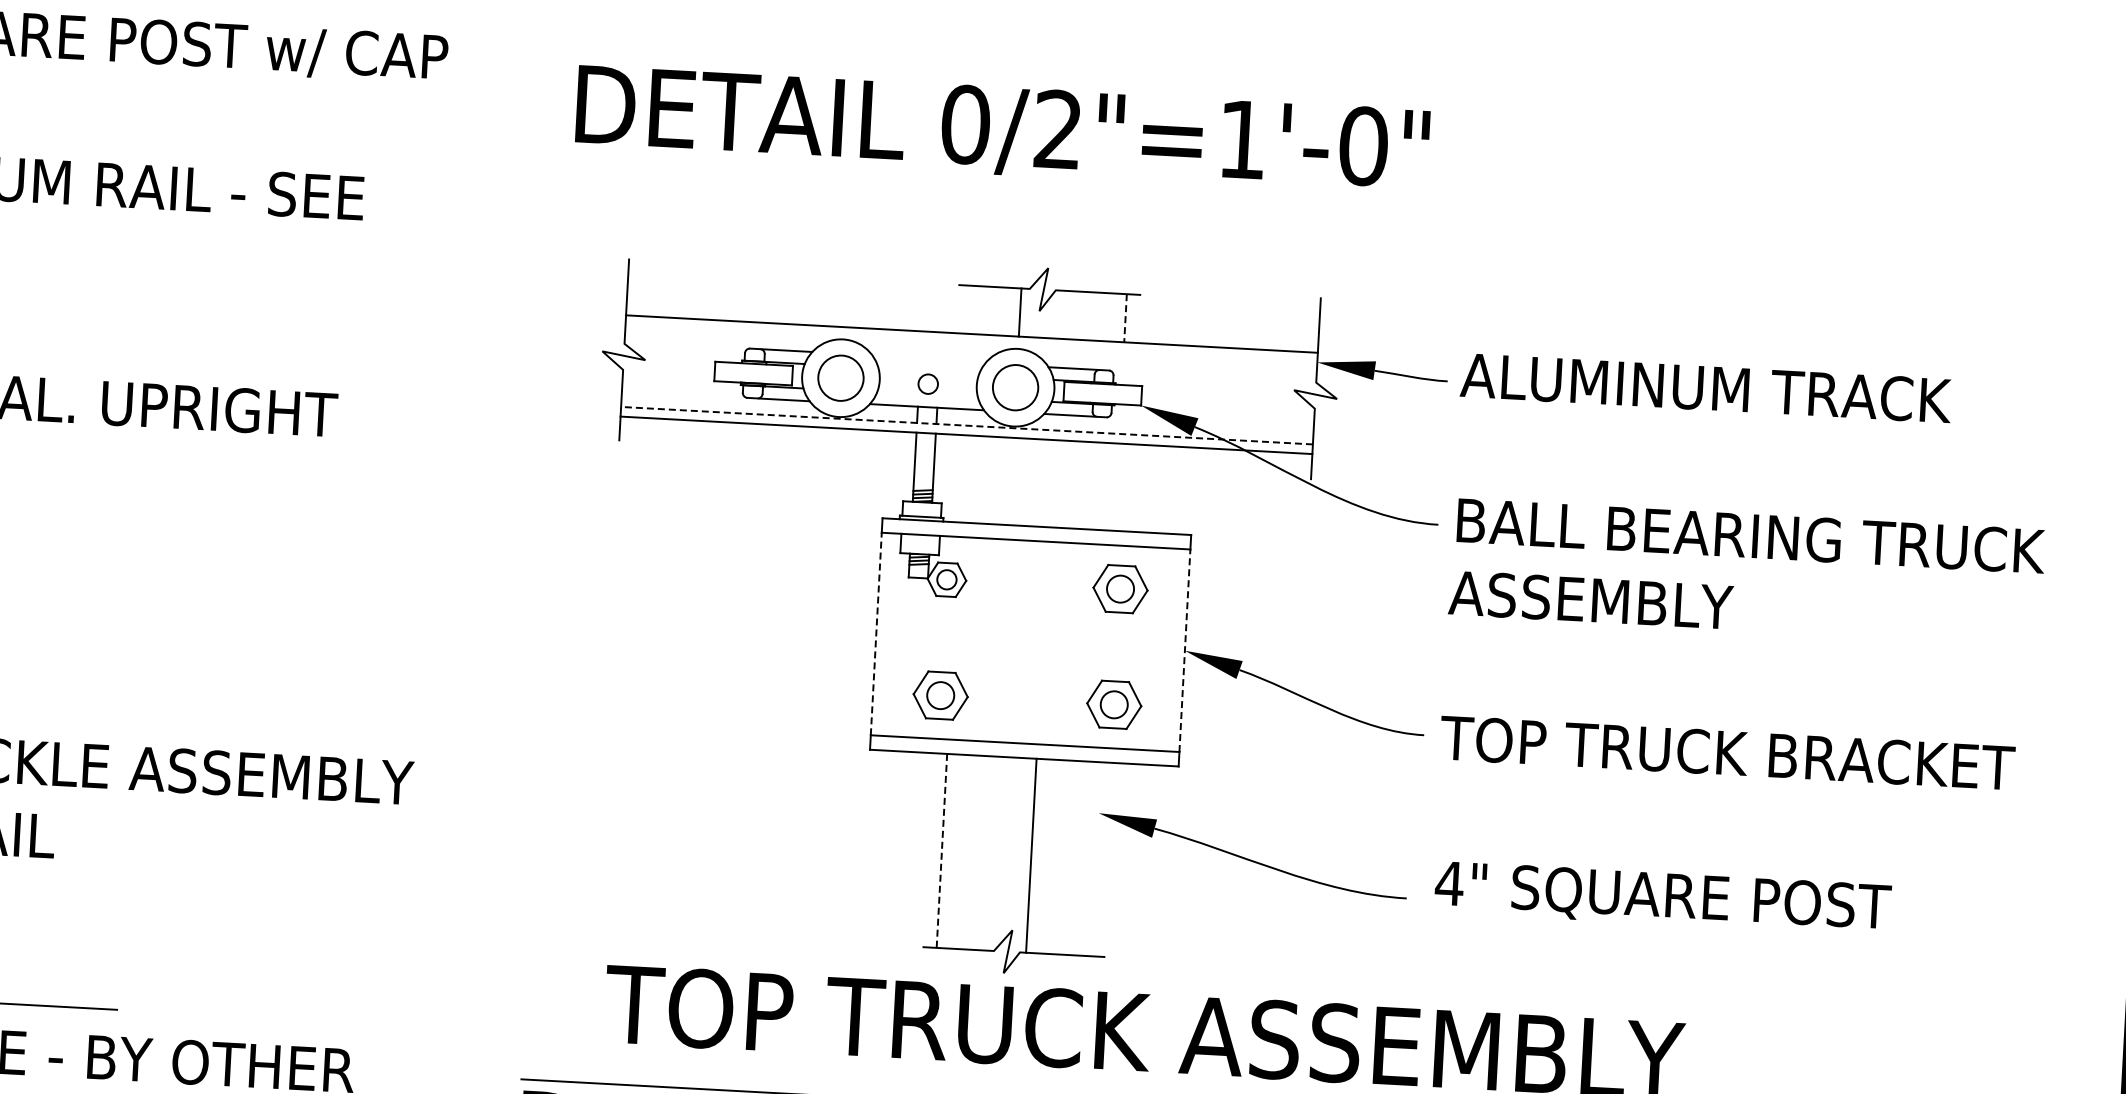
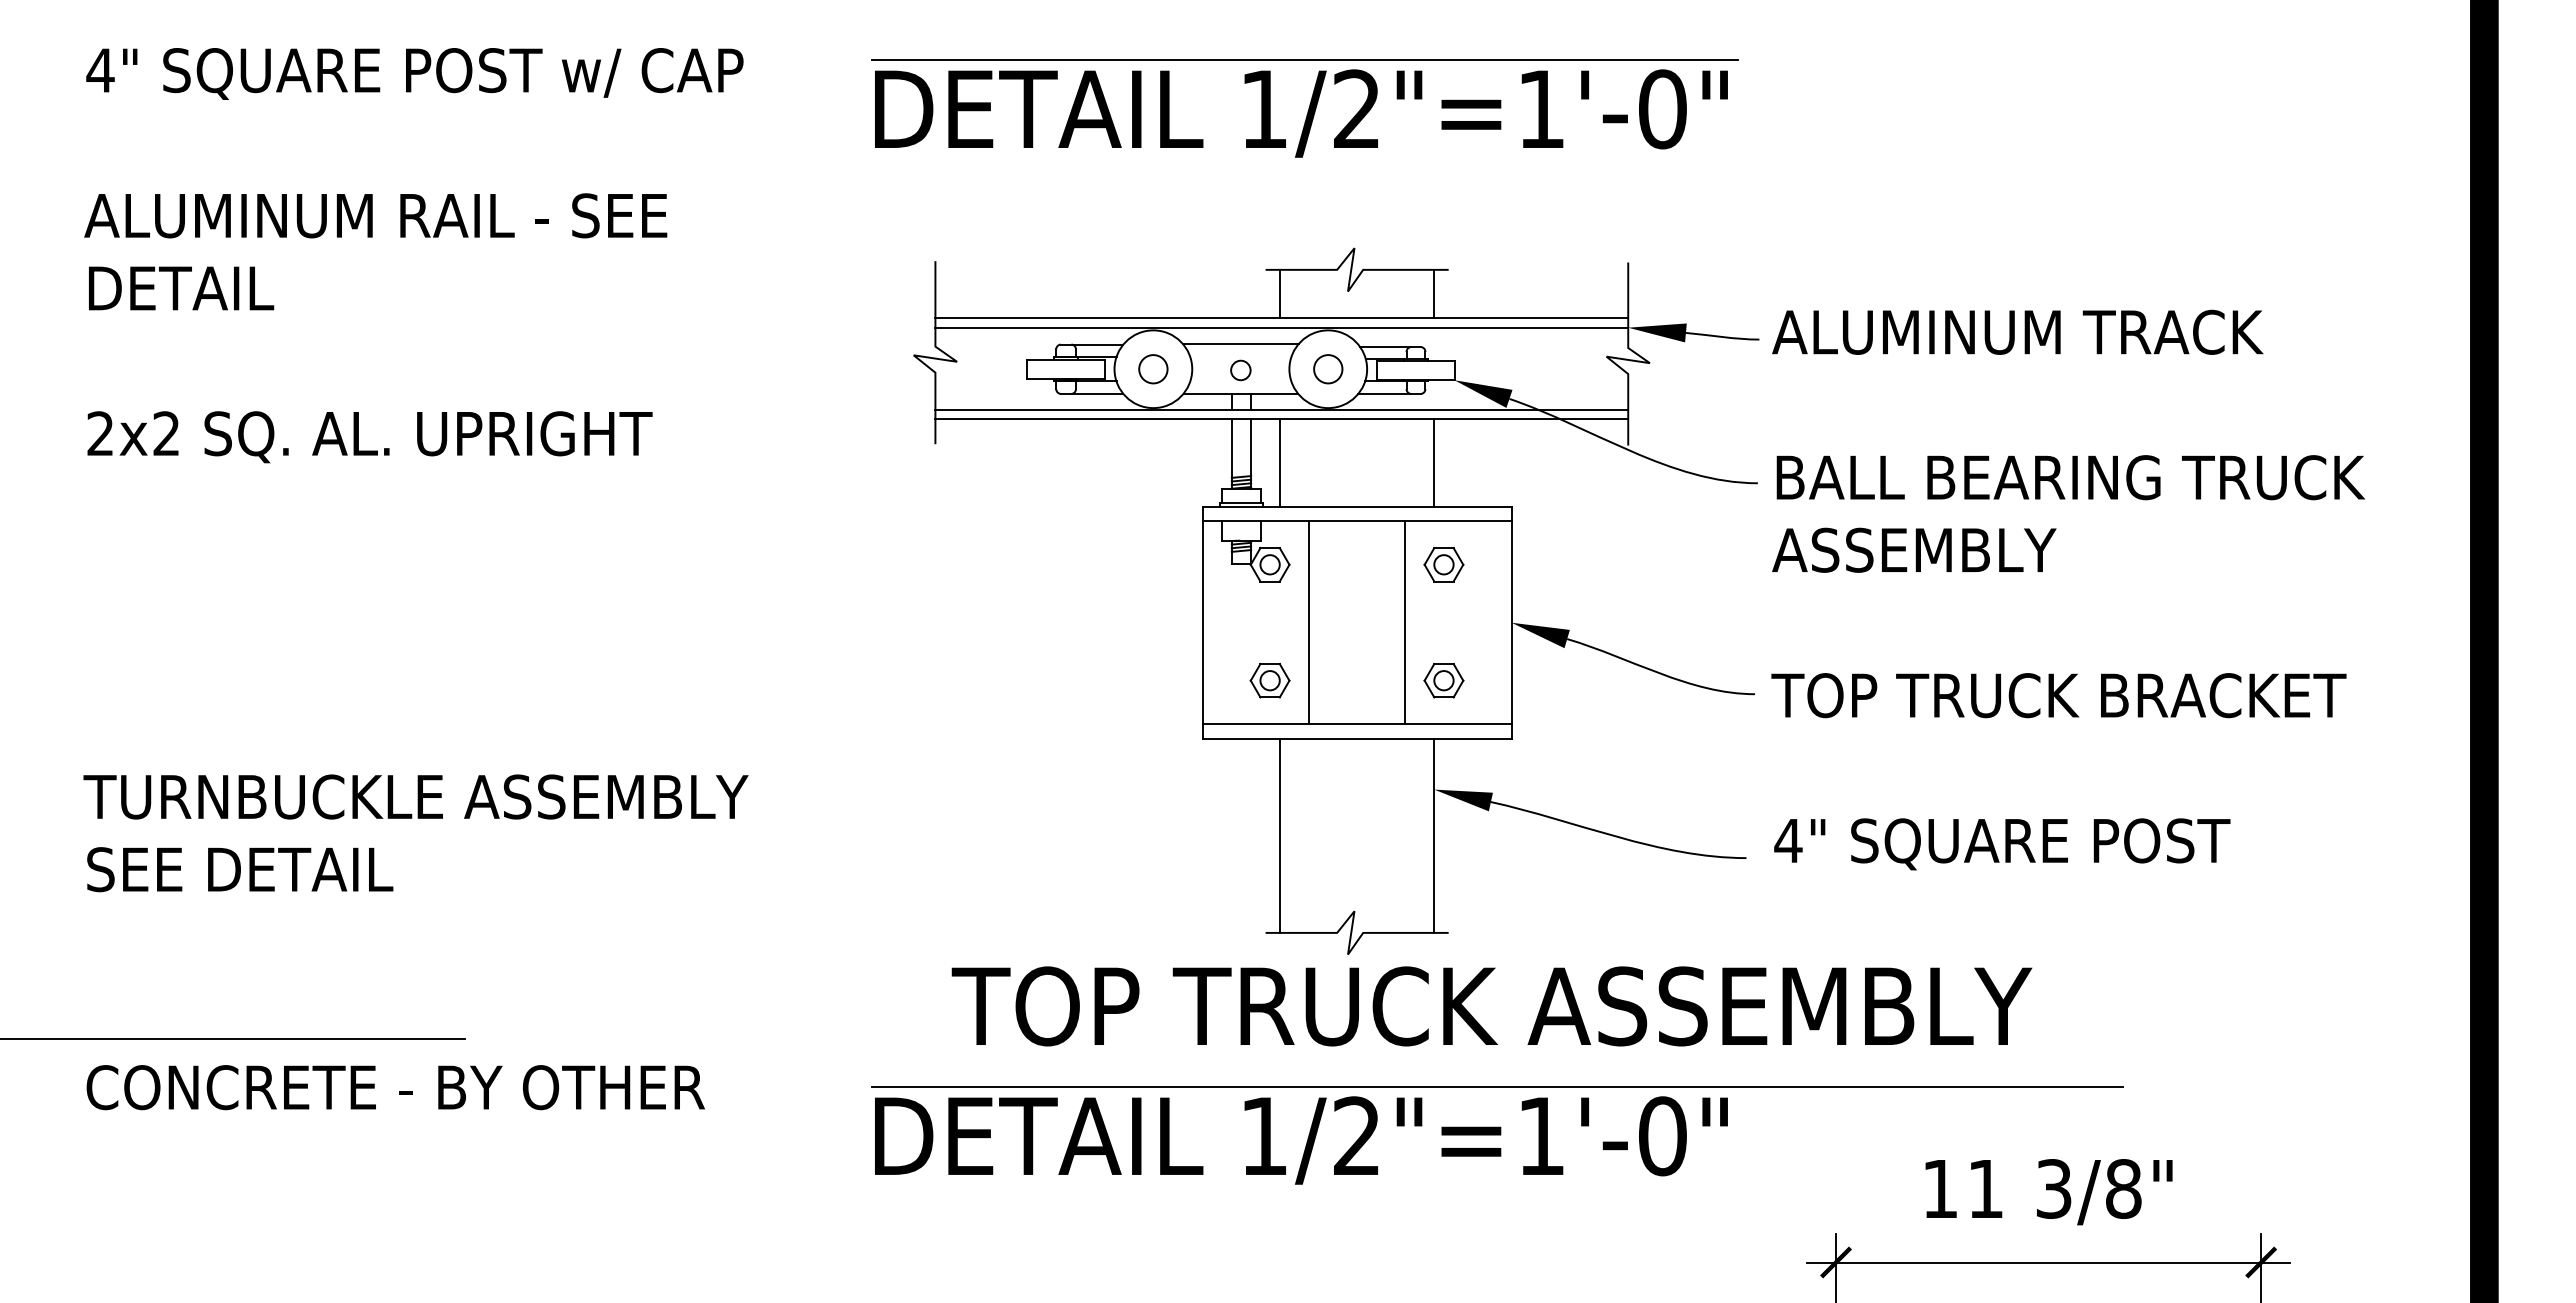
line: (1009, 77) -> (1305, 59), added
text: (965, 124) -> (1264, 109), 0/2"=1'-0" -> 1/2"=1'-0"
line: (1019, 312) -> (1279, 293), moved
line: (1125, 318) -> (1434, 294), dashed -> solid
line: (971, 343) -> (1281, 327), added
line: (929, 357) -> (1240, 343), added
circle: (841, 378) -> (1153, 369), size x0.62
circle: (1015, 387) -> (1328, 369), size x0.62
line: (966, 425) -> (1281, 409), dashed -> solid
line: (961, 478) -> (1279, 462), added
line: (1116, 486) -> (1434, 462), added
part: (1120, 588) -> (1443, 564), size x0.71
line: (876, 633) -> (1202, 622), dashed -> solid
line: (982, 639) -> (1308, 622), added
line: (1079, 644) -> (1405, 622), added
line: (1184, 650) -> (1511, 622), dashed -> solid
part: (940, 695) -> (1269, 680), size x0.71
part: (1113, 704) -> (1443, 680), size x0.71
line: (941, 851) -> (1279, 836), dashed -> solid
line: (1031, 855) -> (1434, 835), moved

